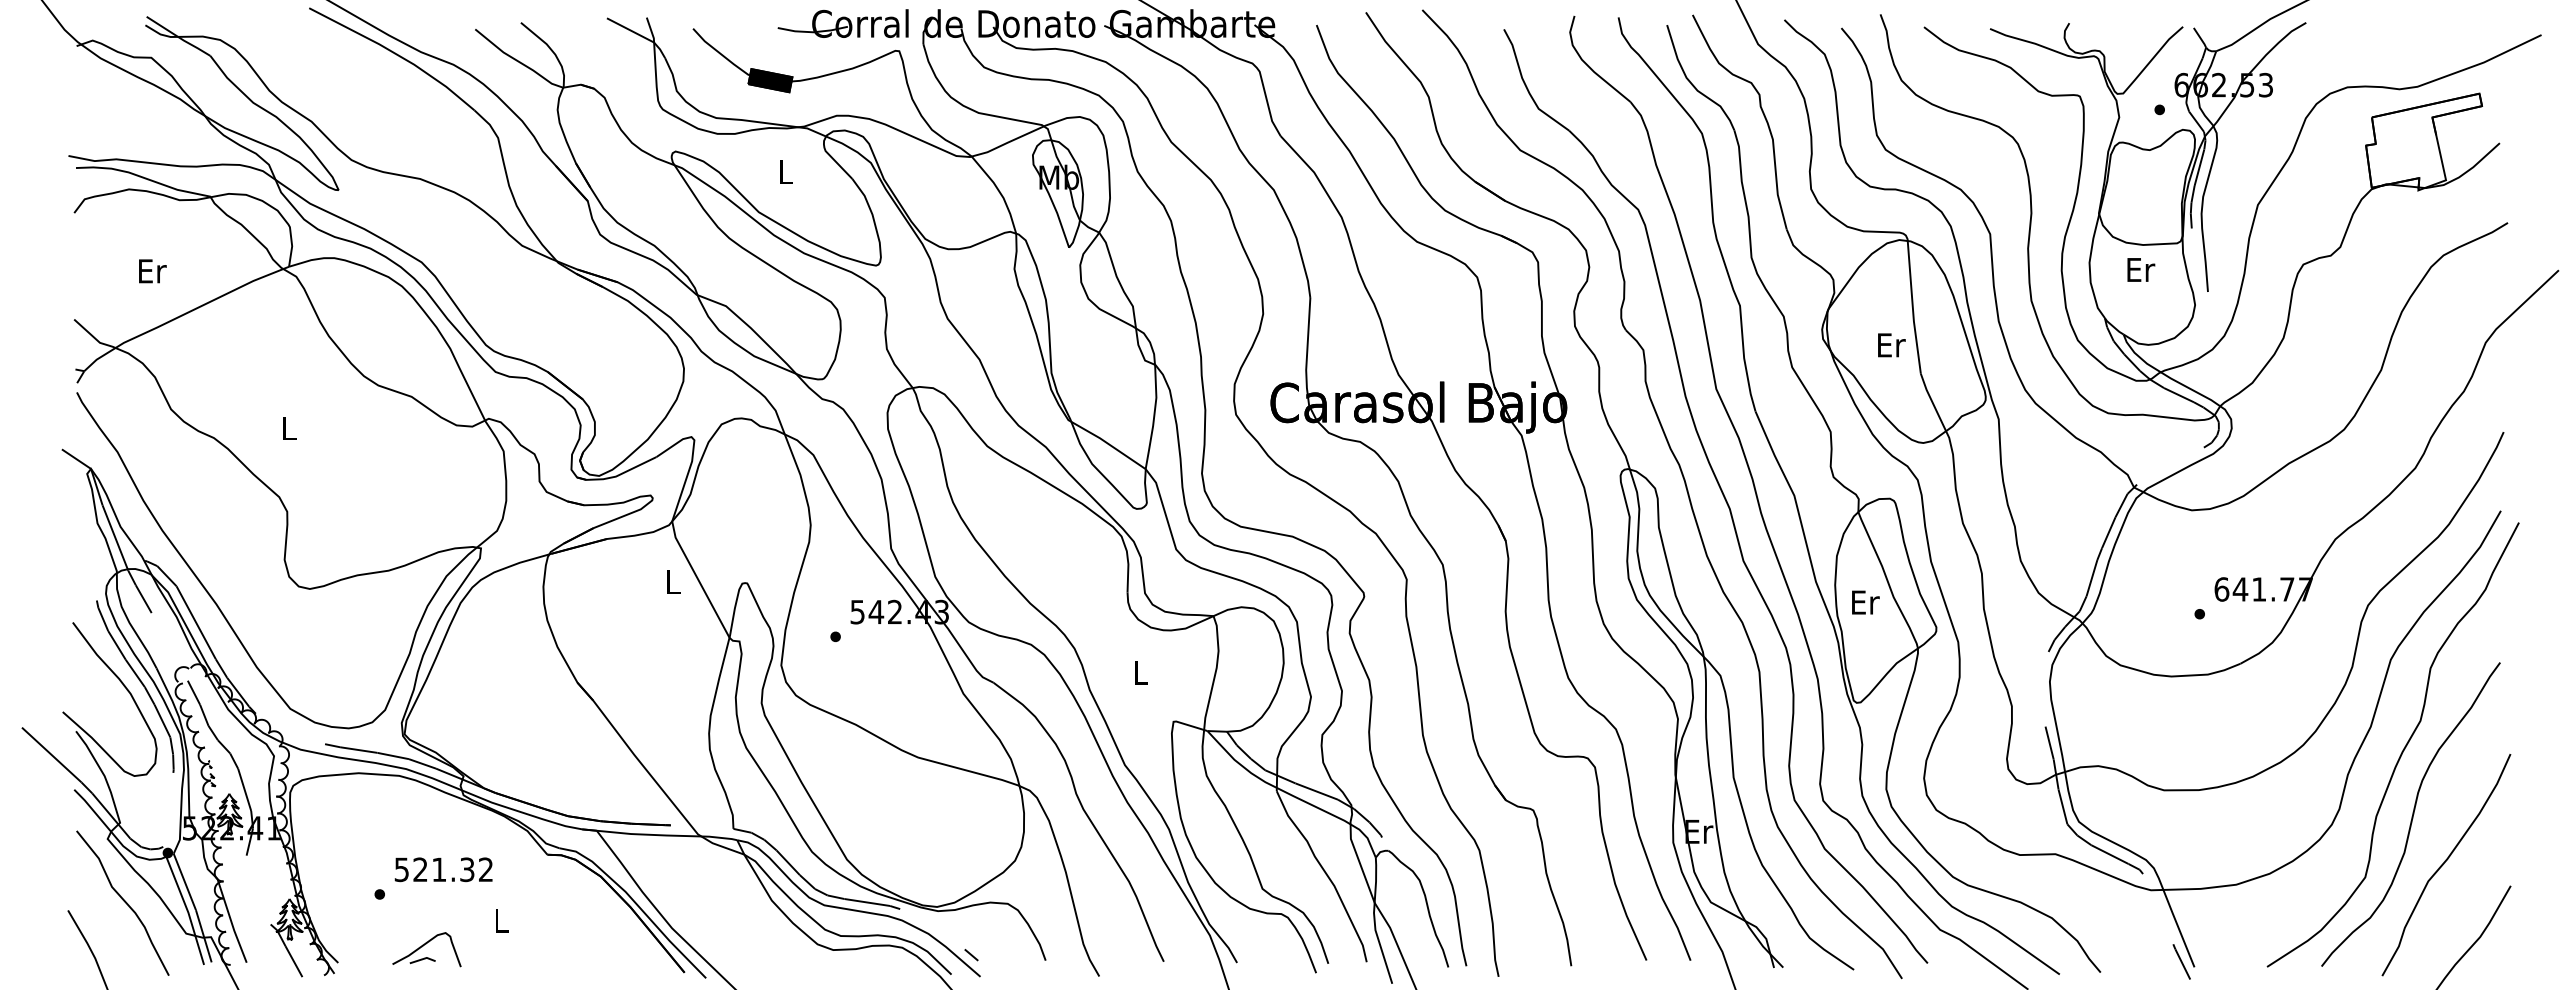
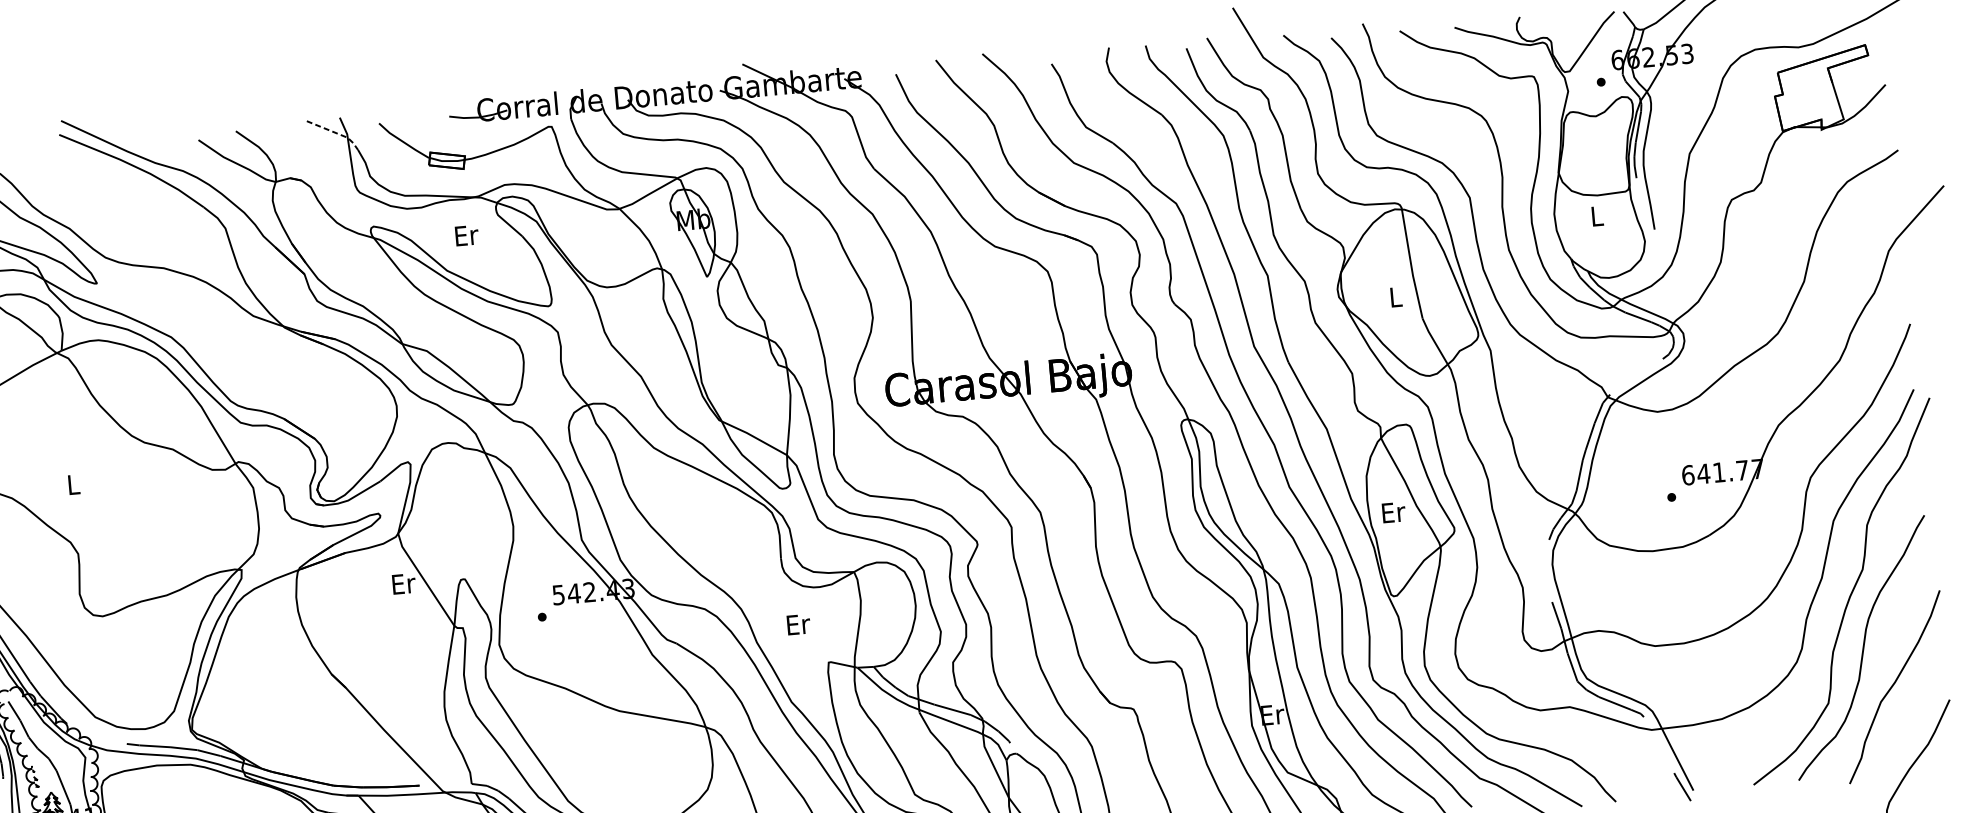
line: (641, 35) -> (336, 132), solid -> dashed
fill: (770, 80) -> (447, 160), removed
text: (786, 172) -> (467, 235), L -> Er
text: (2141, 269) -> (1597, 215), Er -> L
text: (1891, 345) -> (1396, 297), Er -> L
text: (673, 582) -> (403, 584), L -> Er
text: (1141, 673) -> (798, 624), L -> Er

